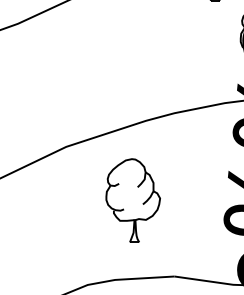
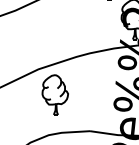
part: (131, 199) -> (54, 94), moved

